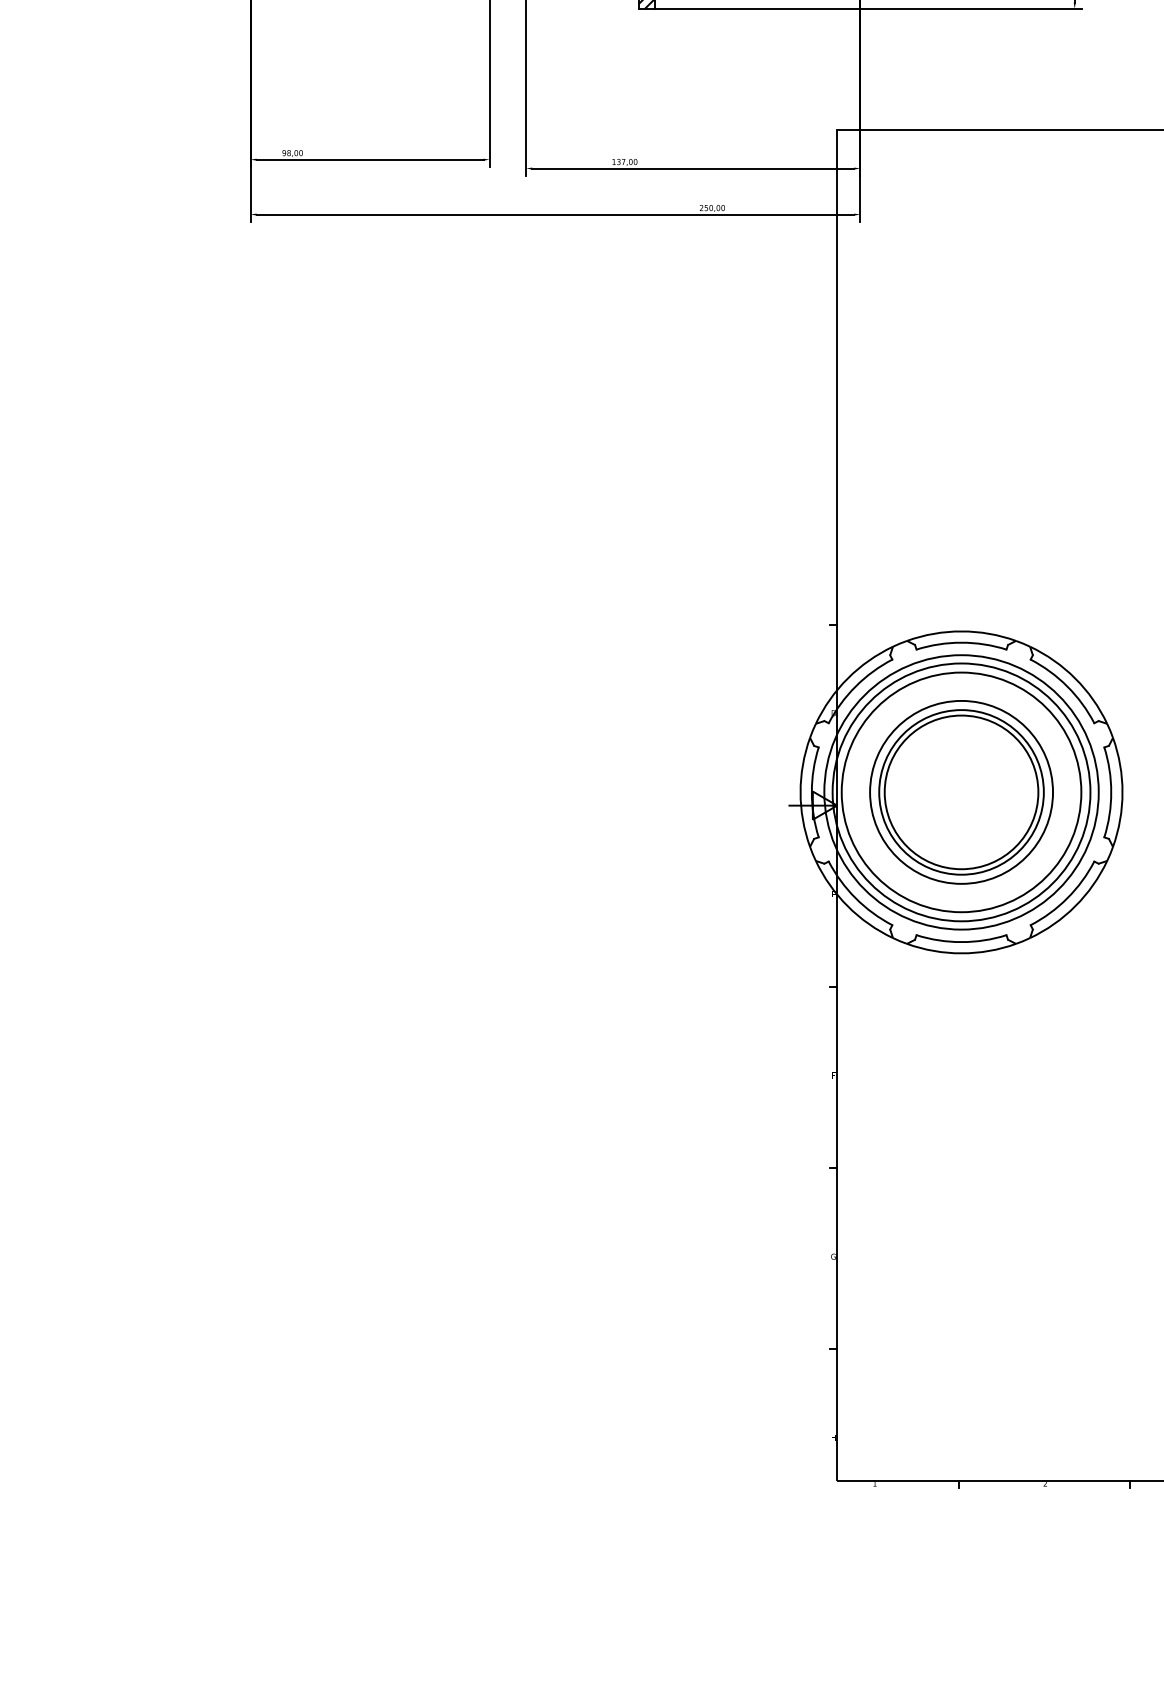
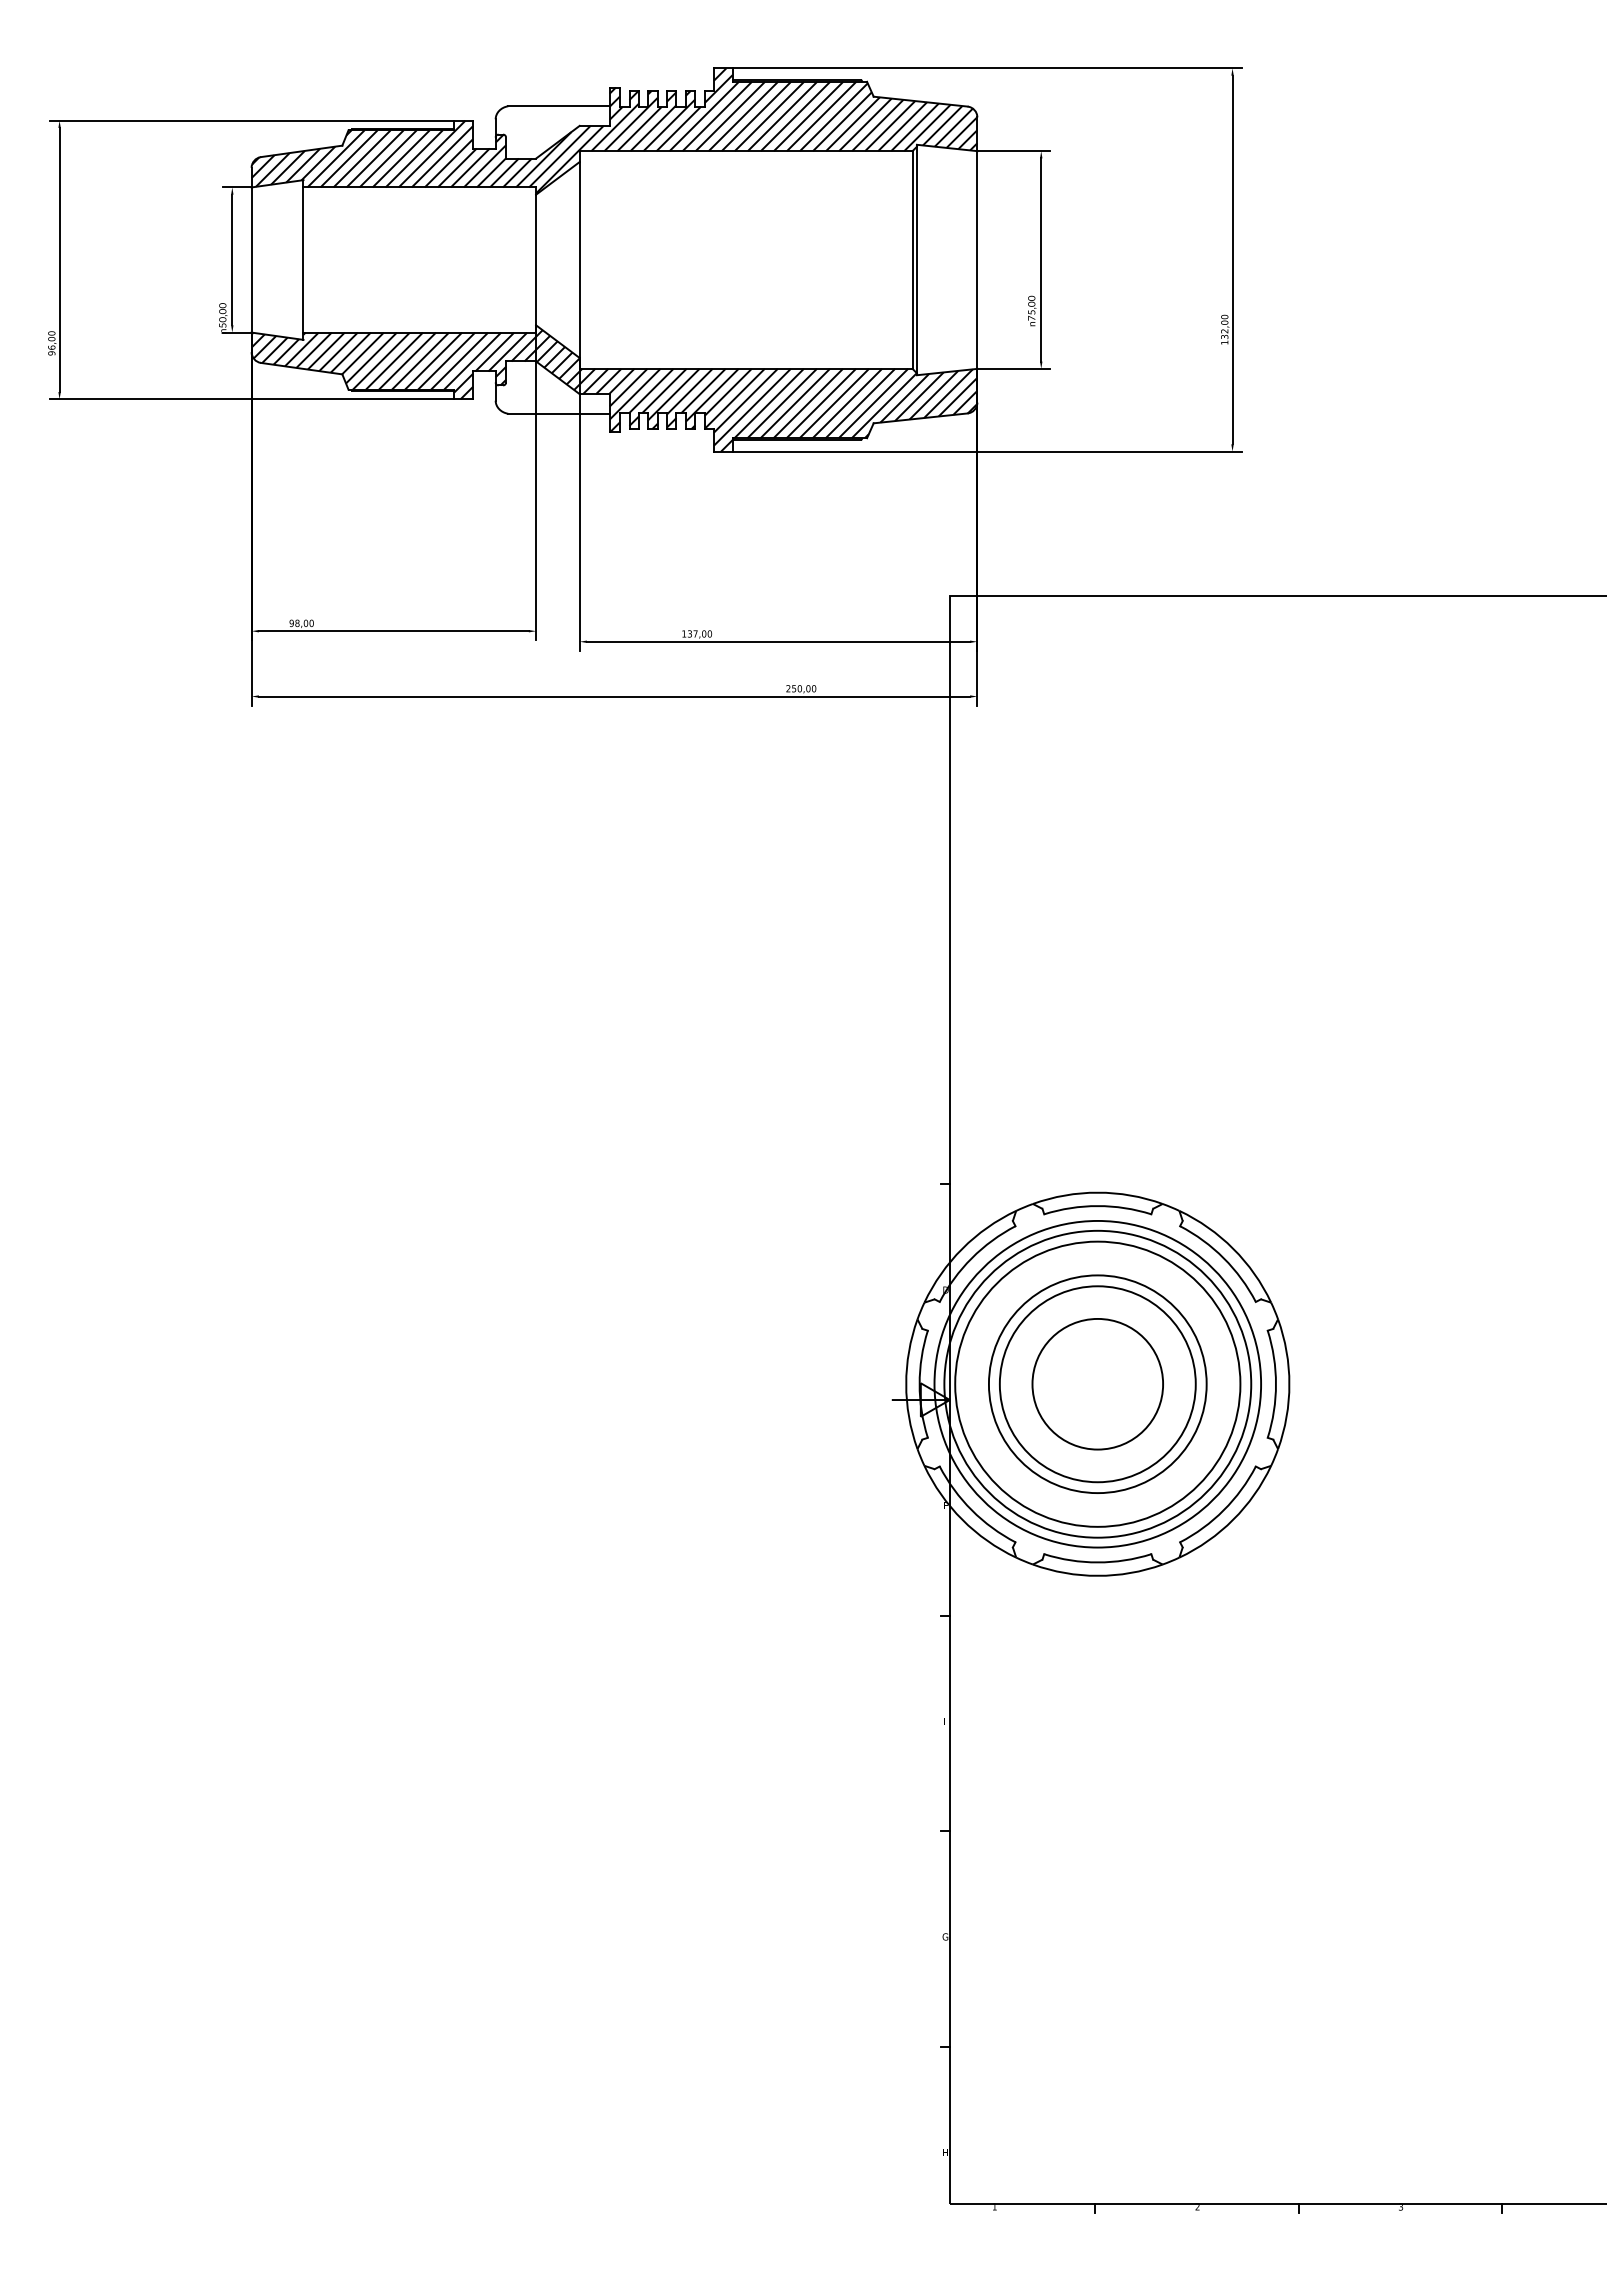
circle: (961, 791) -> (1097, 1383), size x0.71

